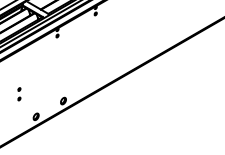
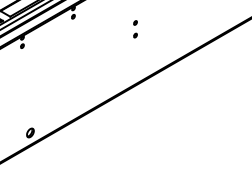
part: (142, 23) -> (135, 29), added

